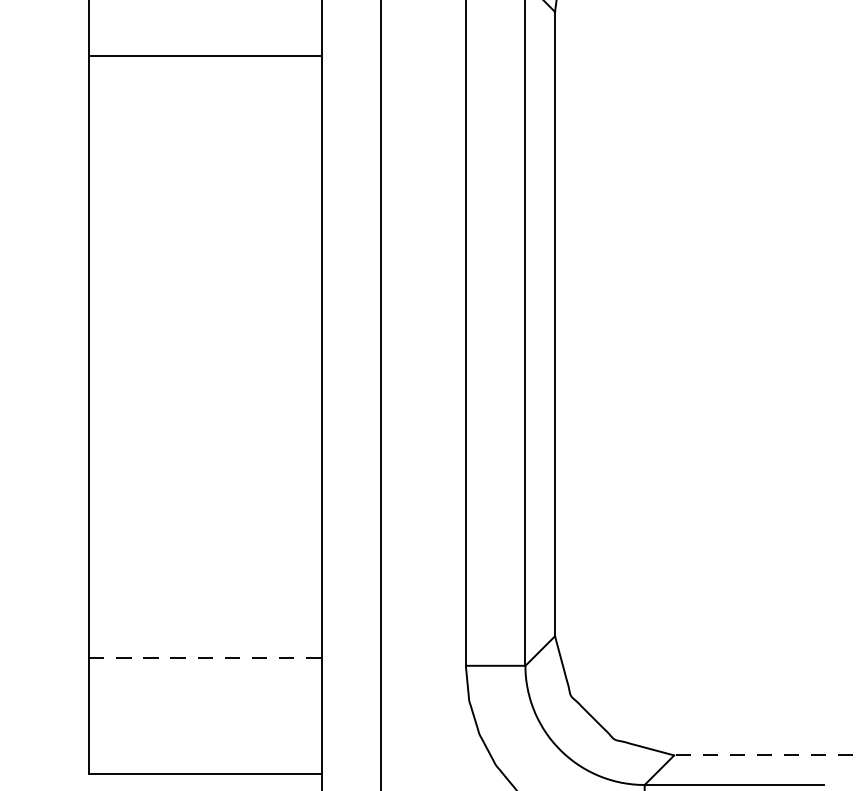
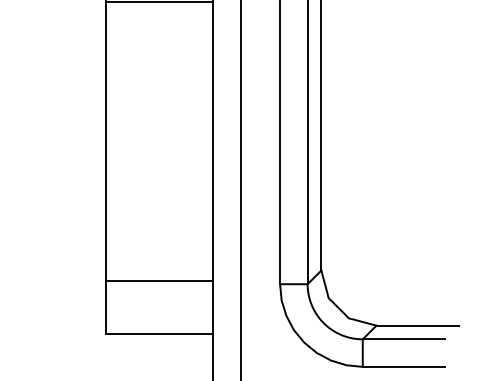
line: (205, 657) -> (159, 280), dashed -> solid
line: (763, 755) -> (417, 325), dashed -> solid

